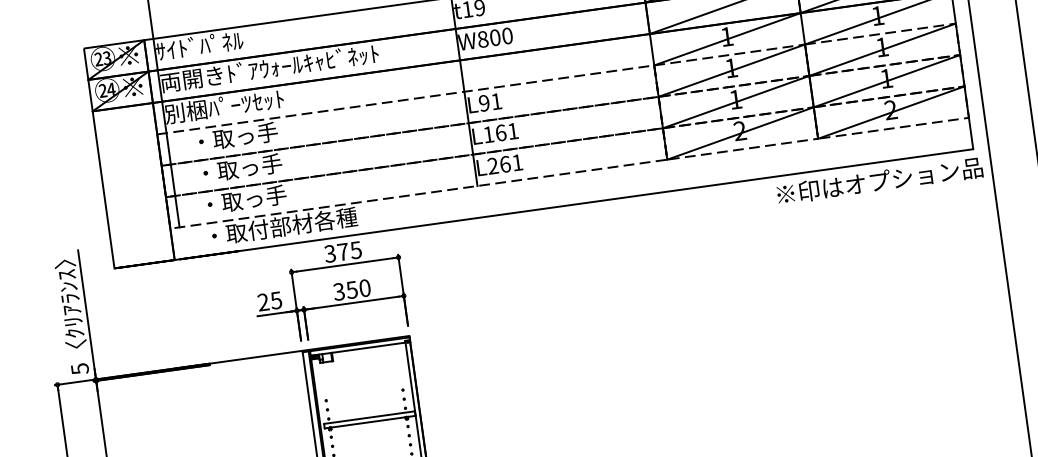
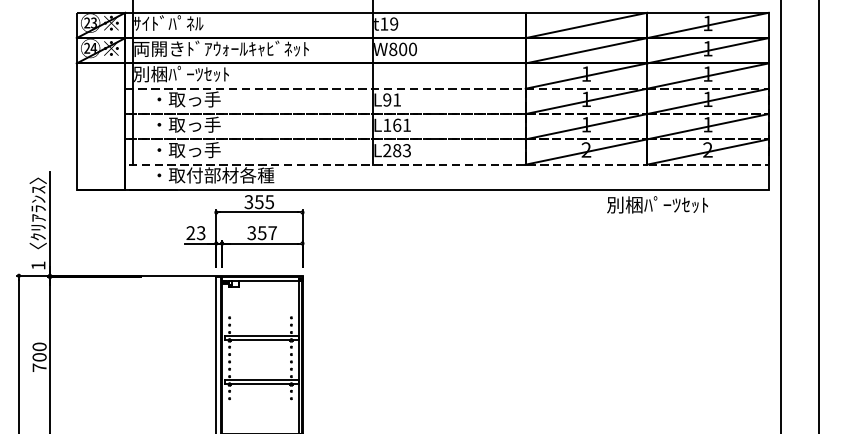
text: (510, 163) -> (401, 150), L261 -> L283
text: (878, 180) -> (690, 204), ※印はオプション品 -> 別梱ﾊﾟｰﾂｾｯﾄ
text: (343, 252) -> (259, 202), 375 -> 355
text: (364, 288) -> (272, 233), 350 -> 357
text: (276, 299) -> (201, 232), 25 -> 23
text: (80, 368) -> (38, 265), 5 -> 1

